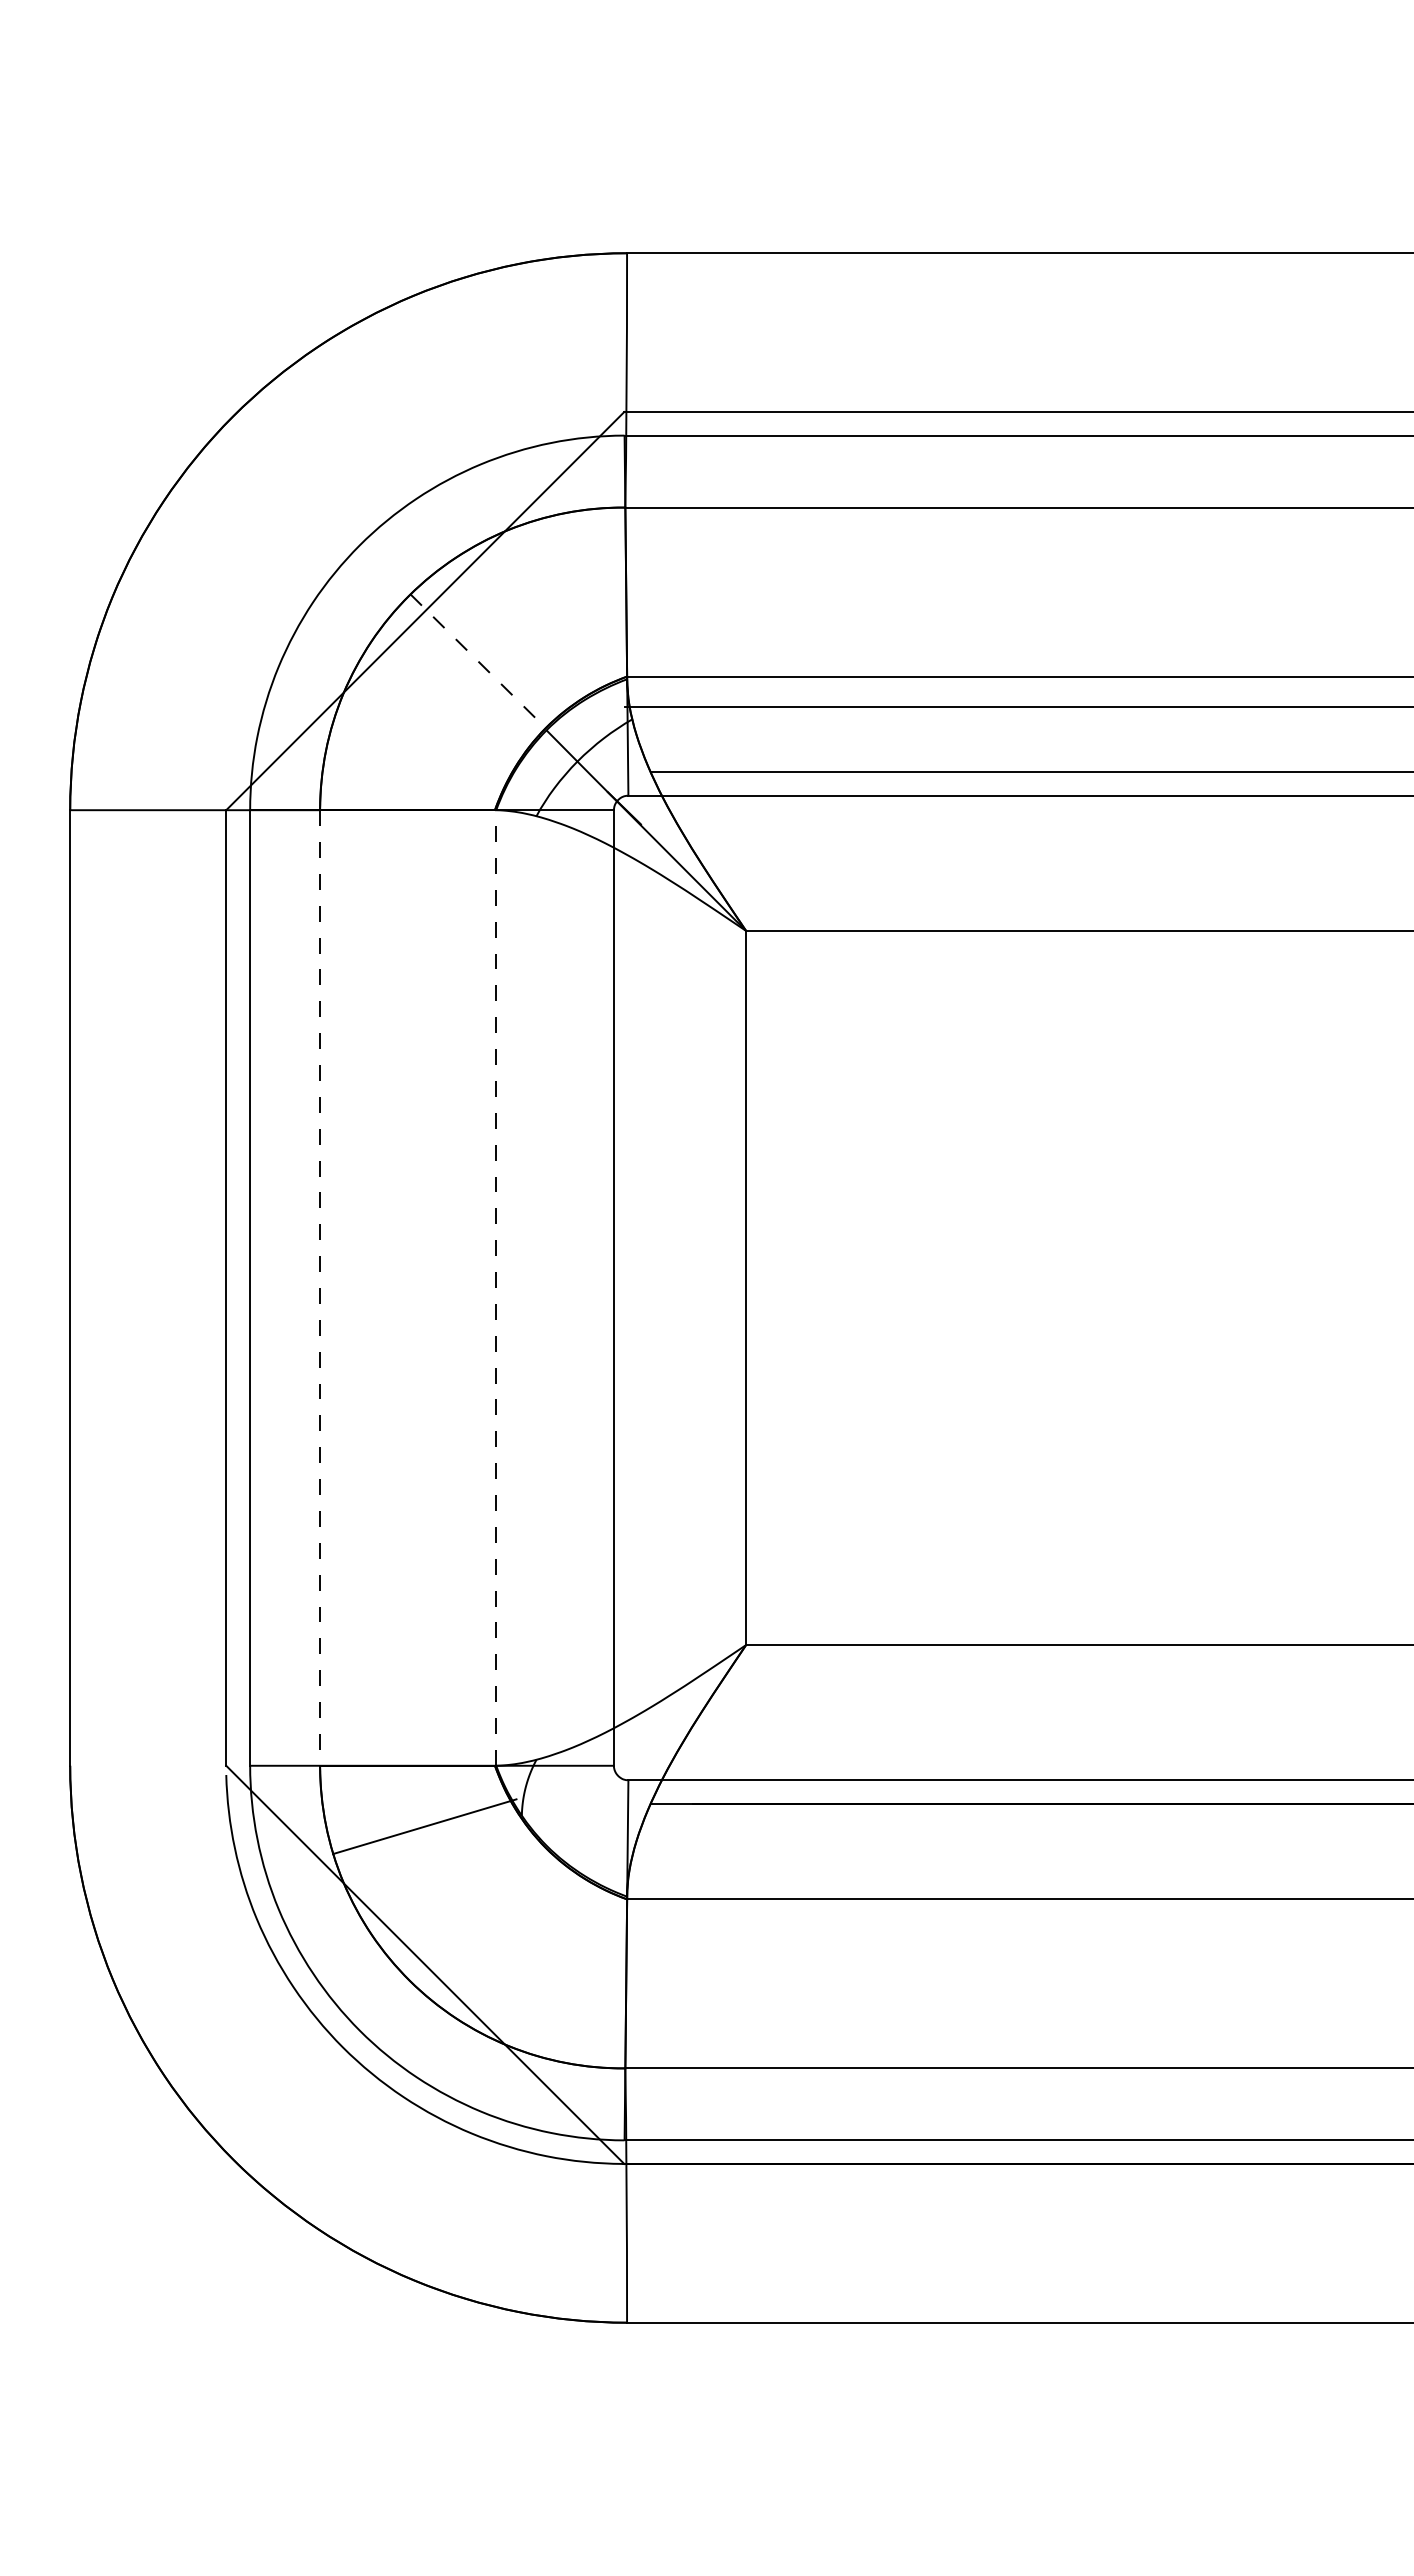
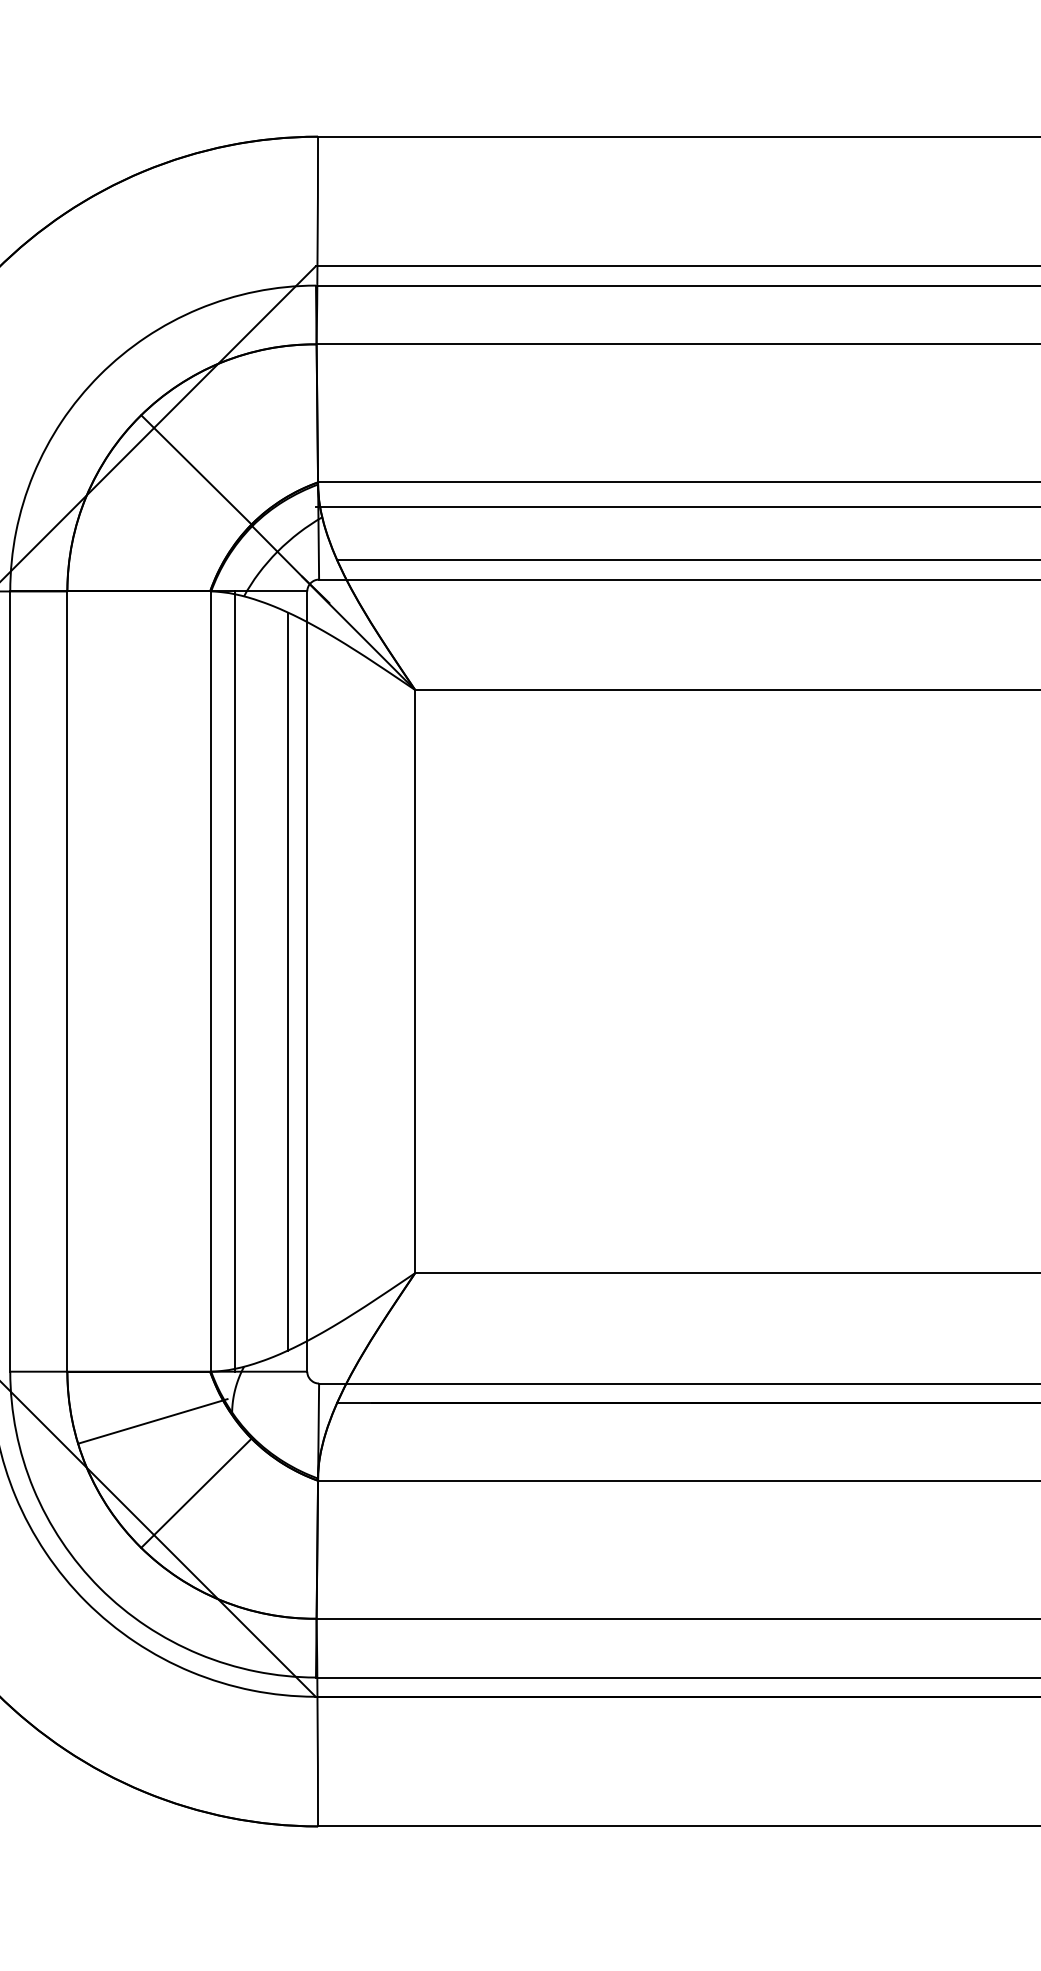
line: (478, 661) -> (196, 470), dashed -> solid
line: (320, 1287) -> (67, 981), dashed -> solid
line: (496, 1287) -> (211, 981), dashed -> solid
line: (525, 1287) -> (235, 981), added
line: (590, 1287) -> (288, 981), added
line: (477, 1914) -> (195, 1493), added

